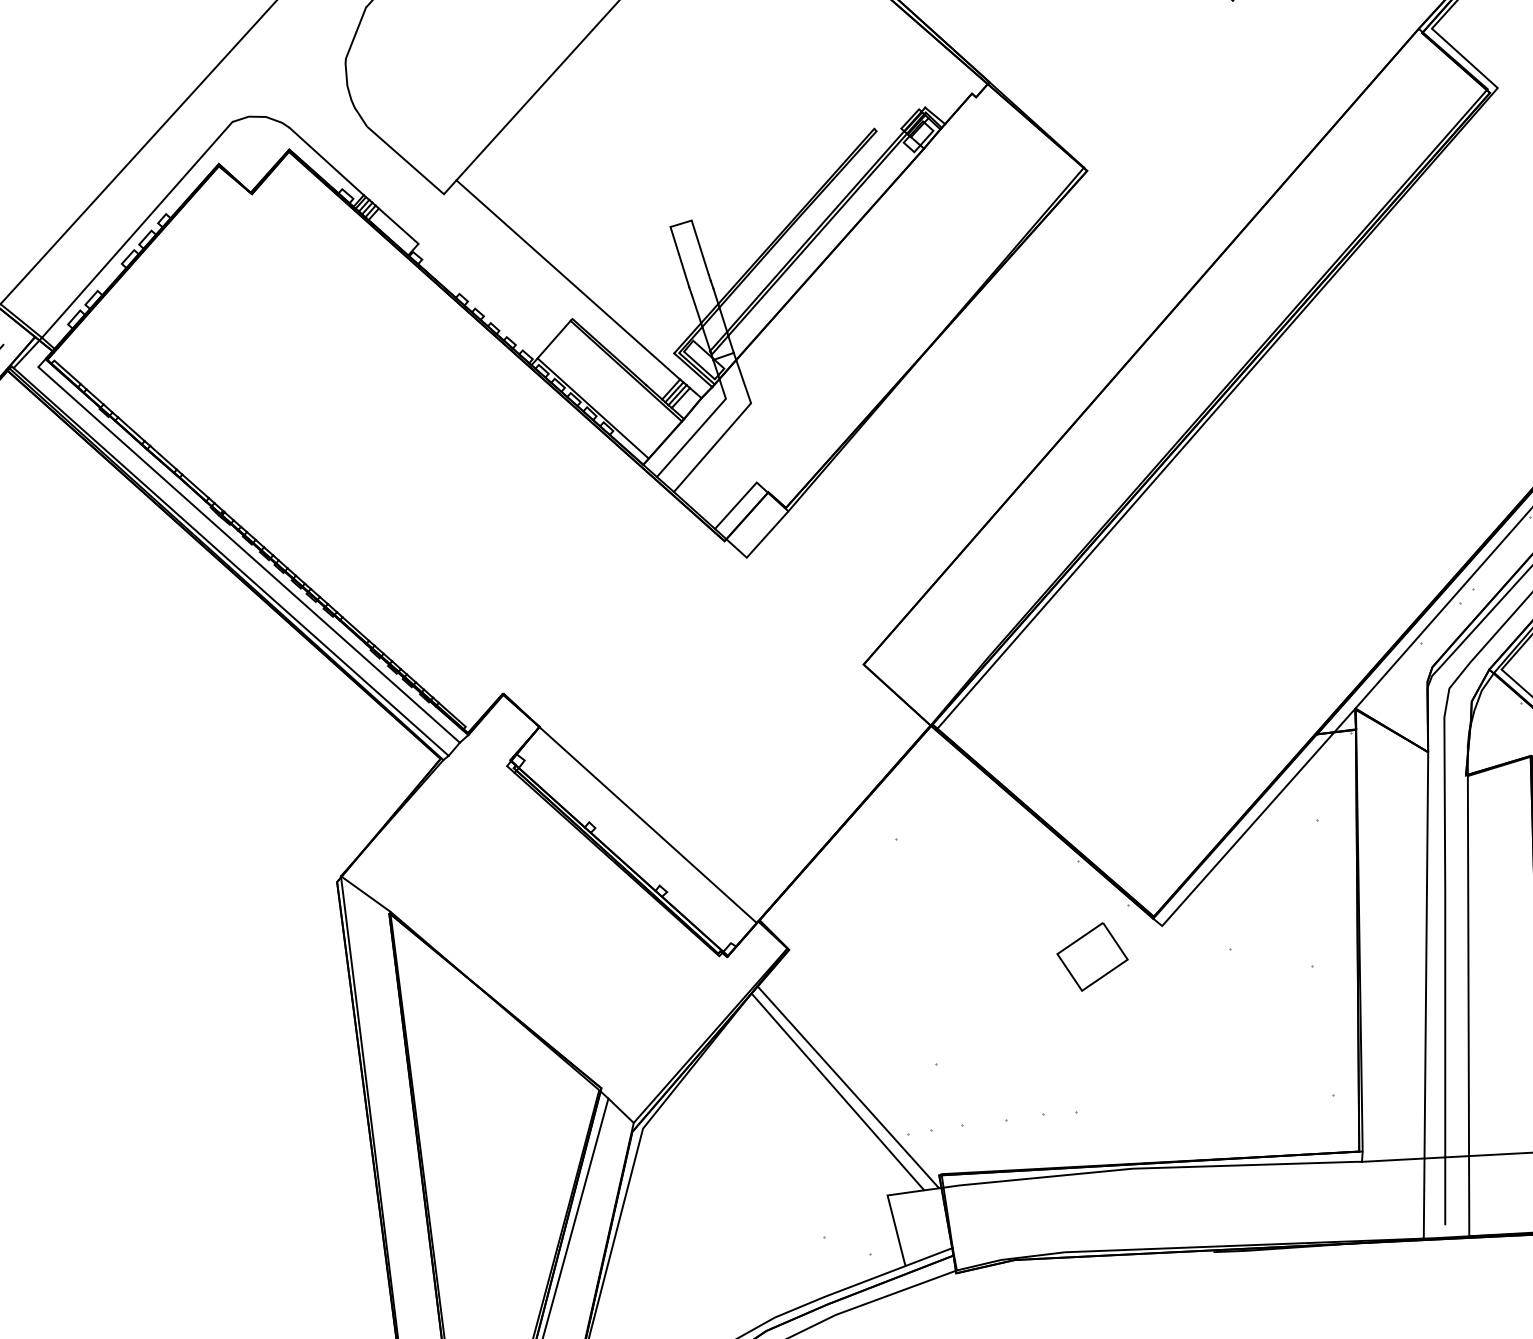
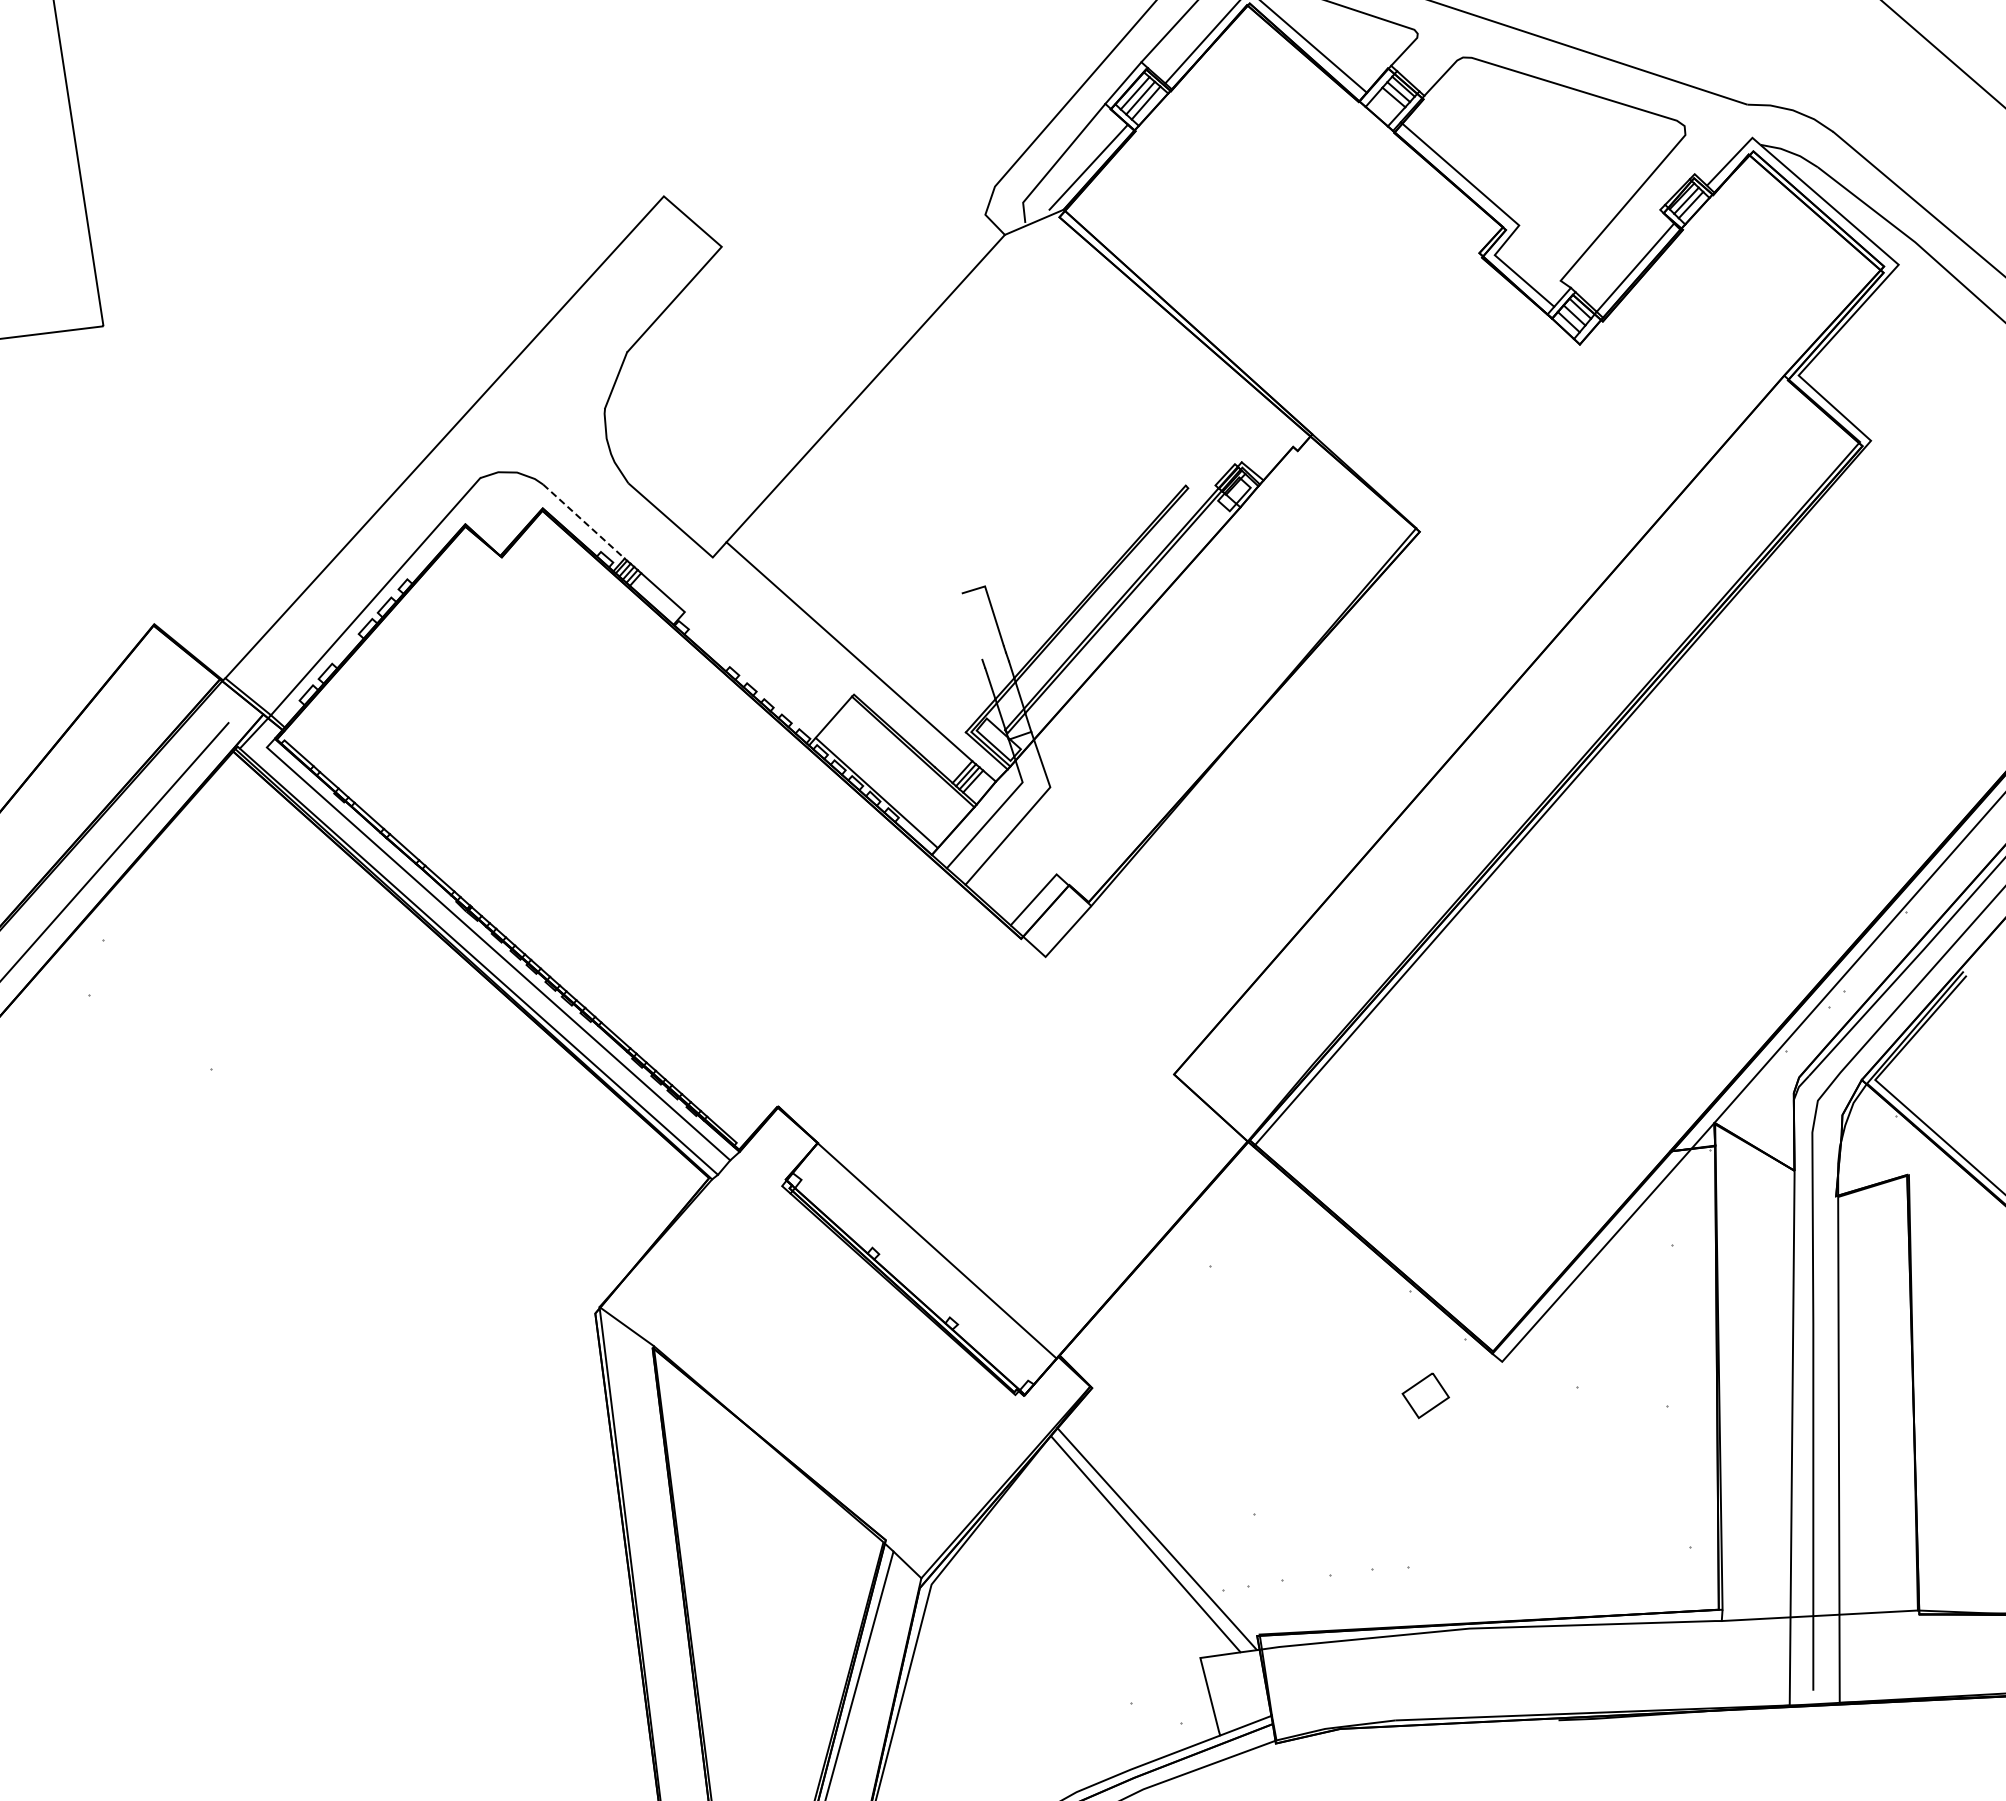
line: (327, 161) -> (584, 521), solid -> dashed
line: (679, 257) -> (971, 626), removed
part: (1092, 956) -> (1425, 1395), size x0.6

